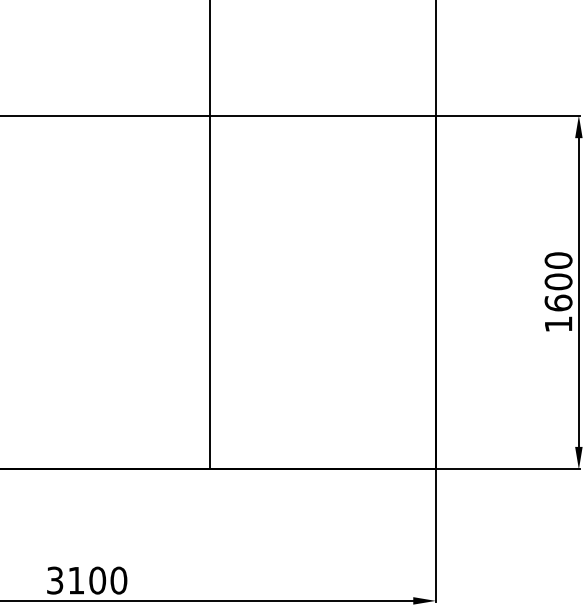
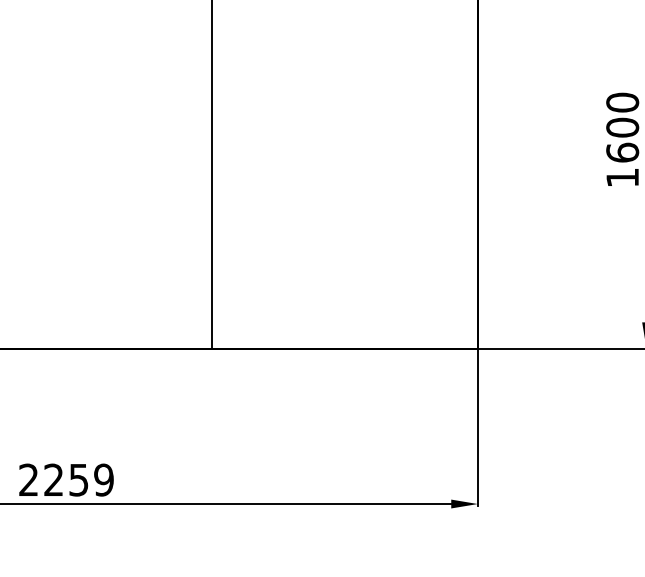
text: (87, 580) -> (66, 479), 3100 -> 2259

